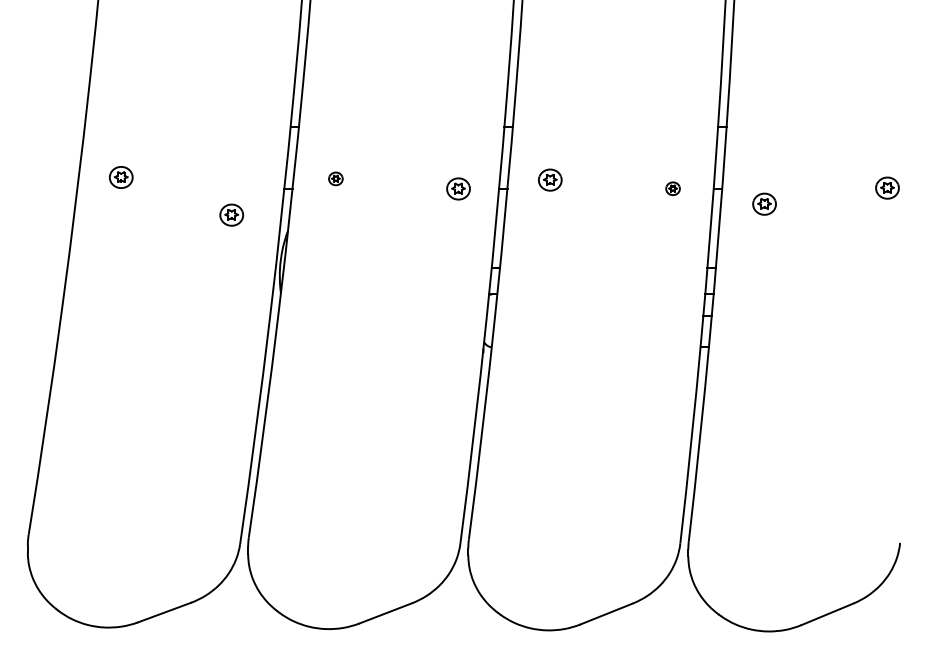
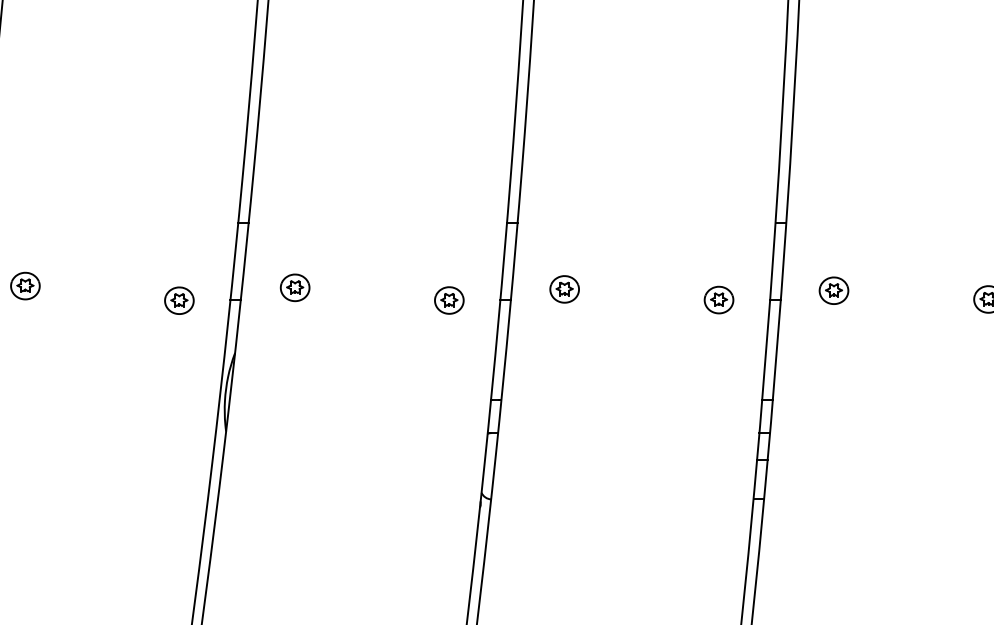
part: (335, 178) -> (294, 287), size x1.67
part: (672, 188) -> (718, 299), size x1.67
part: (764, 203) -> (833, 289), moved
part: (231, 214) -> (179, 299), moved

